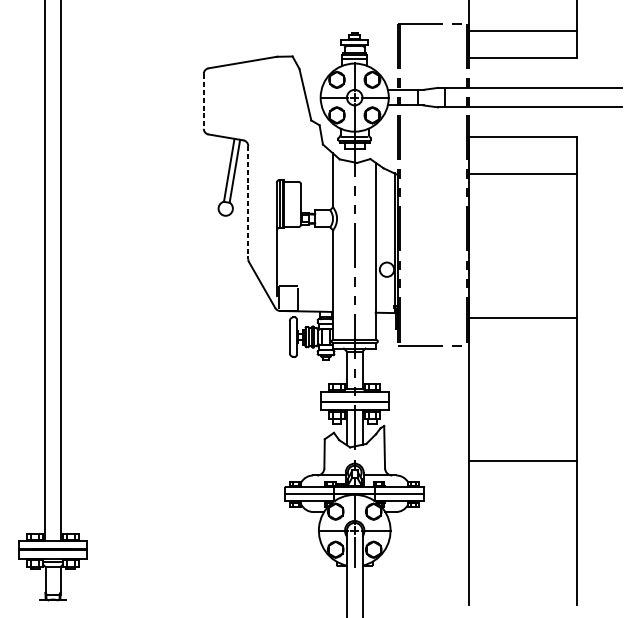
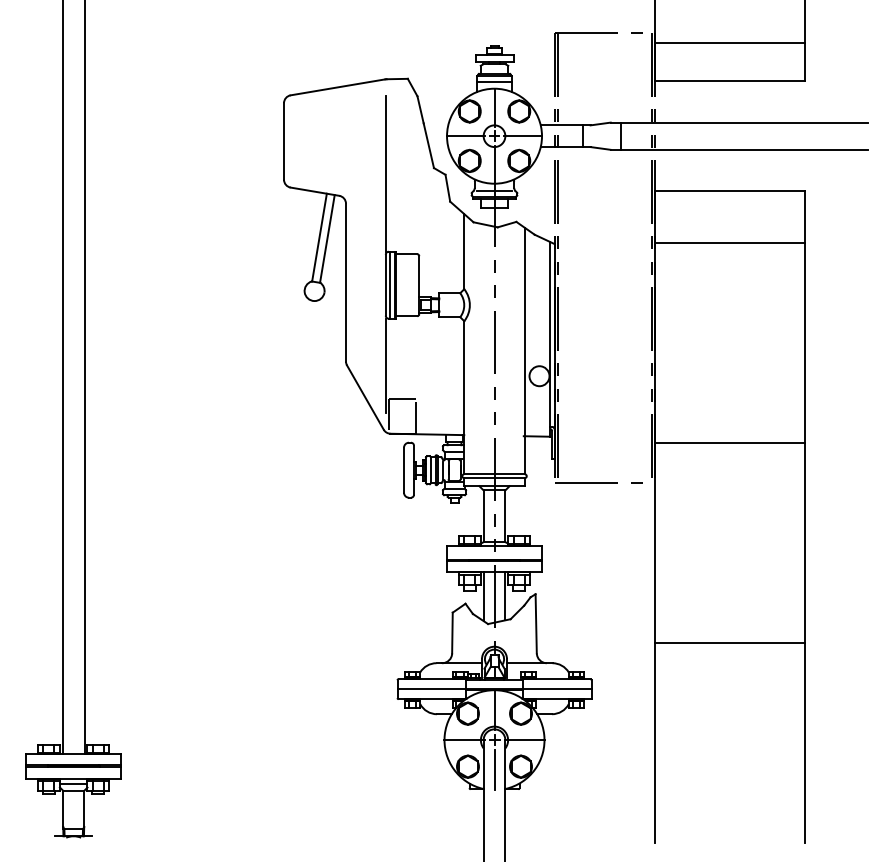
line: (204, 101) -> (284, 141), dashed -> solid
line: (277, 124) -> (386, 173), added
line: (248, 202) -> (346, 282), dashed -> solid

